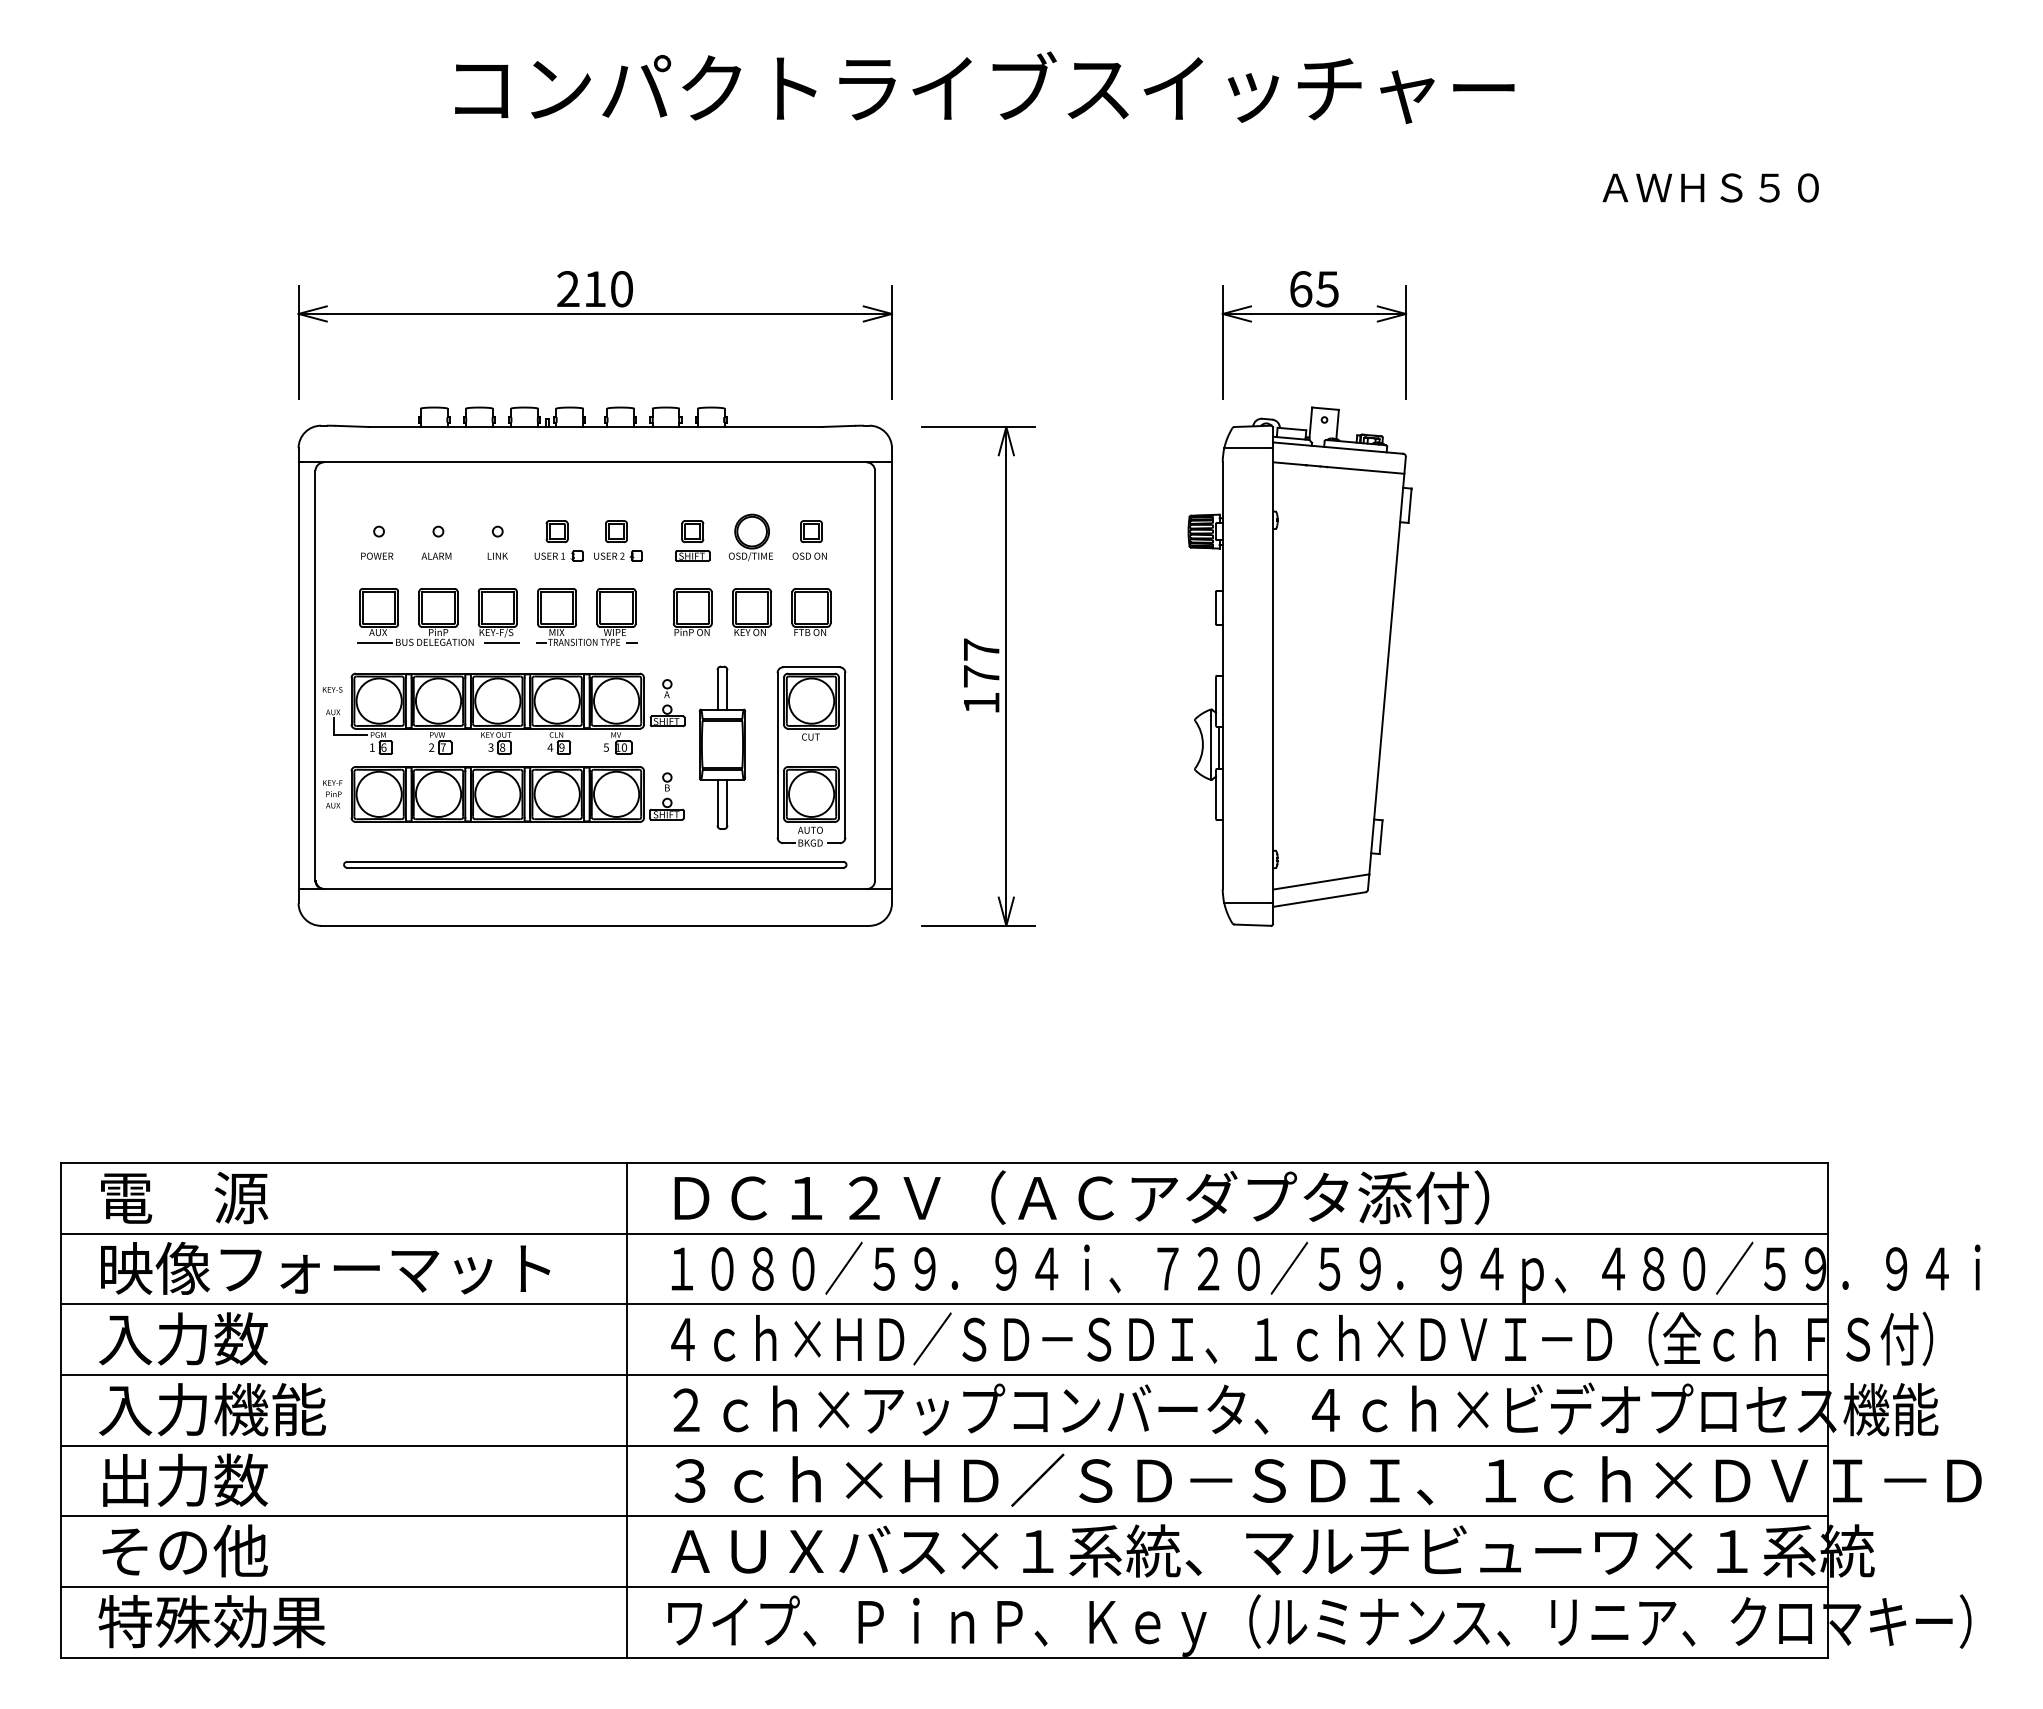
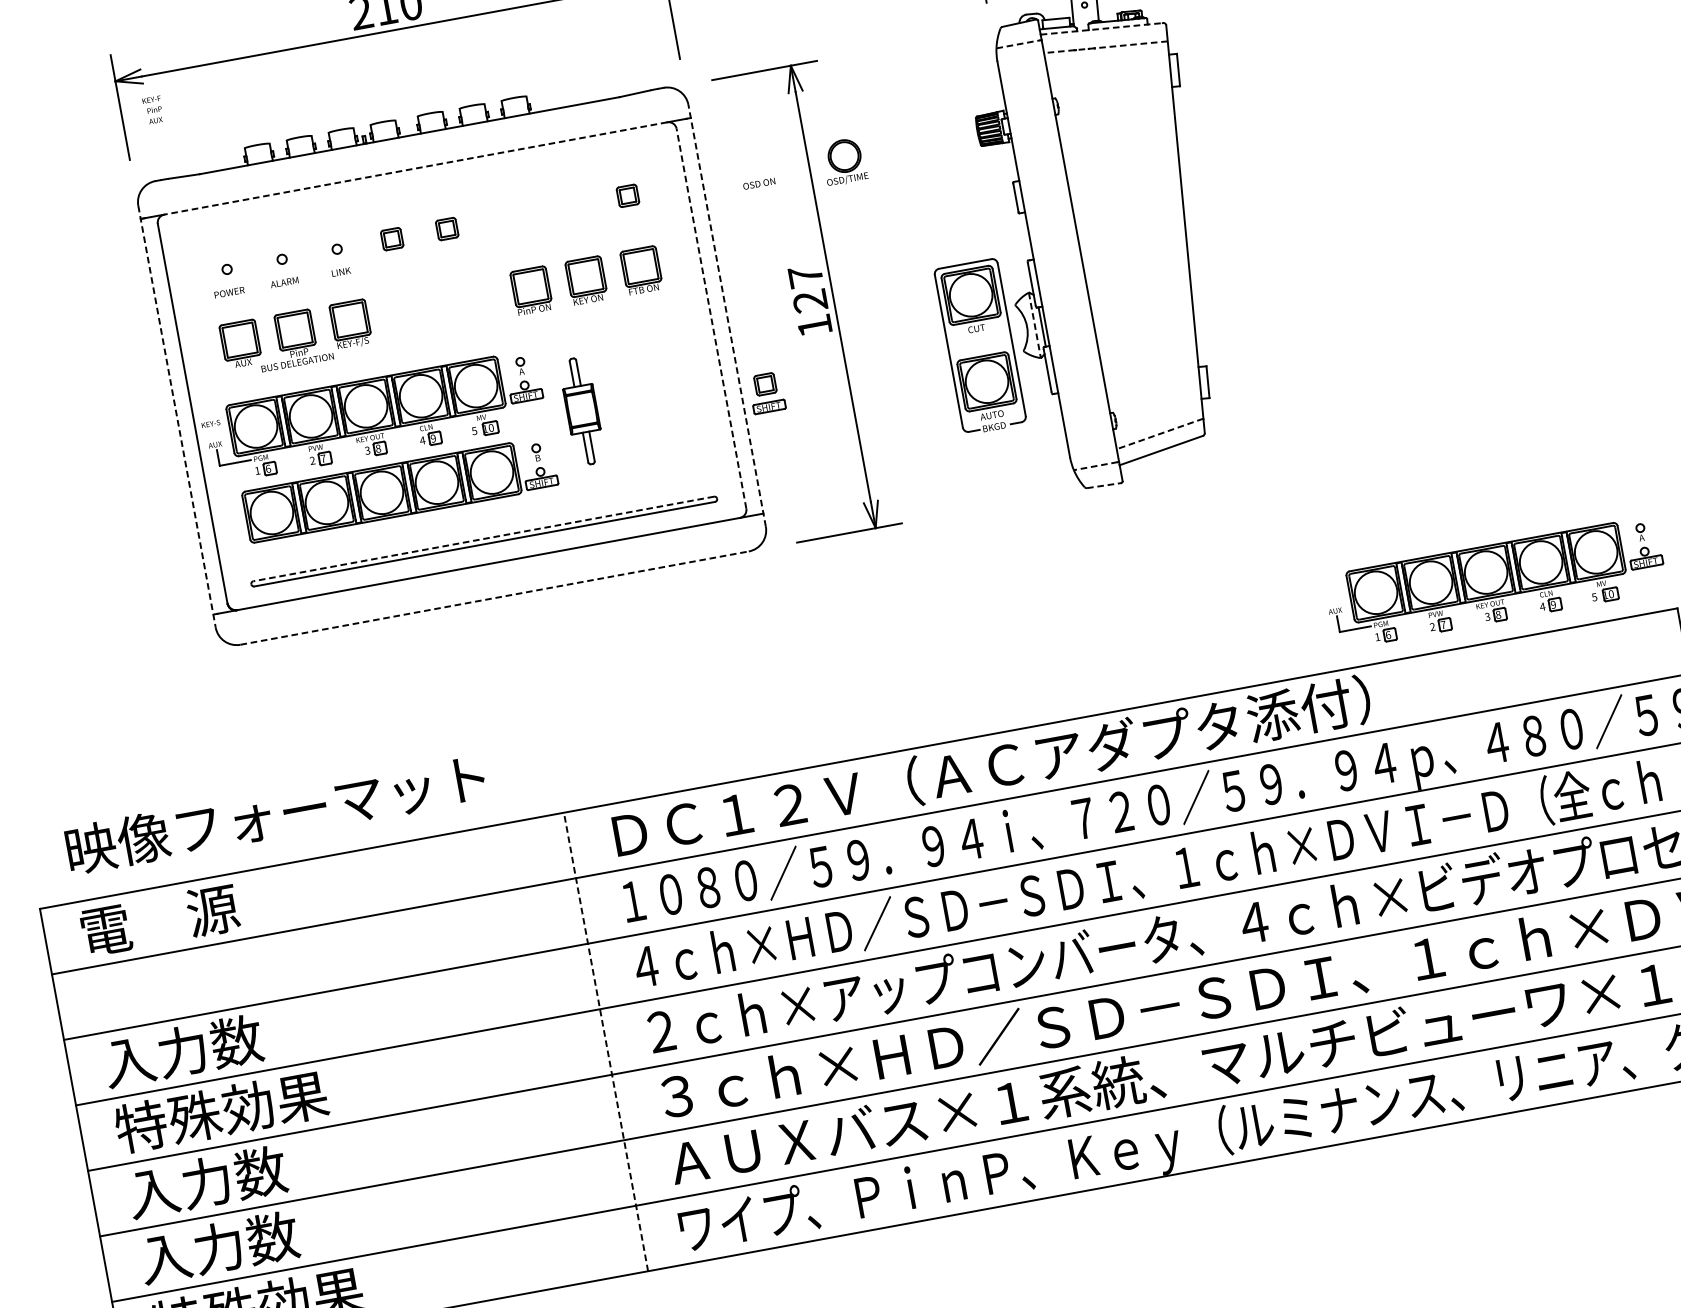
line: (1247, 448) -> (1018, 44), solid -> dashed
line: (1338, 448) -> (1102, 29), solid -> dashed
line: (594, 462) -> (415, 168), solid -> dashed
line: (1338, 468) -> (1105, 47), solid -> dashed
part: (750, 537) -> (844, 161), moved
part: (692, 540) -> (766, 392), moved
part: (558, 555) -> (397, 261), removed
part: (618, 555) -> (453, 250), removed
text: (809, 555) -> (758, 183), moved
part: (576, 616) -> (424, 314), removed
line: (375, 642) -> (242, 372), removed
line: (501, 642) -> (359, 351), removed
line: (298, 675) -> (176, 416), solid -> dashed
line: (875, 675) -> (711, 318), solid -> dashed
line: (892, 675) -> (727, 315), solid -> dashed
text: (981, 676) -> (810, 301), 177 -> 127
line: (1211, 745) -> (1035, 326), solid -> dashed
part: (722, 747) -> (582, 411), size x0.7
part: (811, 766) -> (982, 355), moved
text: (332, 794) -> (153, 110), moved
line: (594, 862) -> (483, 539), solid -> dashed
line: (1321, 881) -> (1160, 433), solid -> dashed
line: (1247, 903) -> (1095, 466), solid -> dashed
line: (595, 925) -> (494, 597), solid -> dashed
line: (1253, 925) -> (1104, 485), solid -> dashed
part: (1642, 1101) -> (1495, 582), added
text: (325, 1268) -> (275, 814), moved
text: (211, 1409) -> (221, 1111), 入力機能 -> 特殊効果
line: (626, 1409) -> (605, 1041), solid -> dashed
text: (125, 1480) -> (153, 1192), 出力数 -> 入力数
text: (183, 1550) -> (219, 1247), その他 -> 入力数

